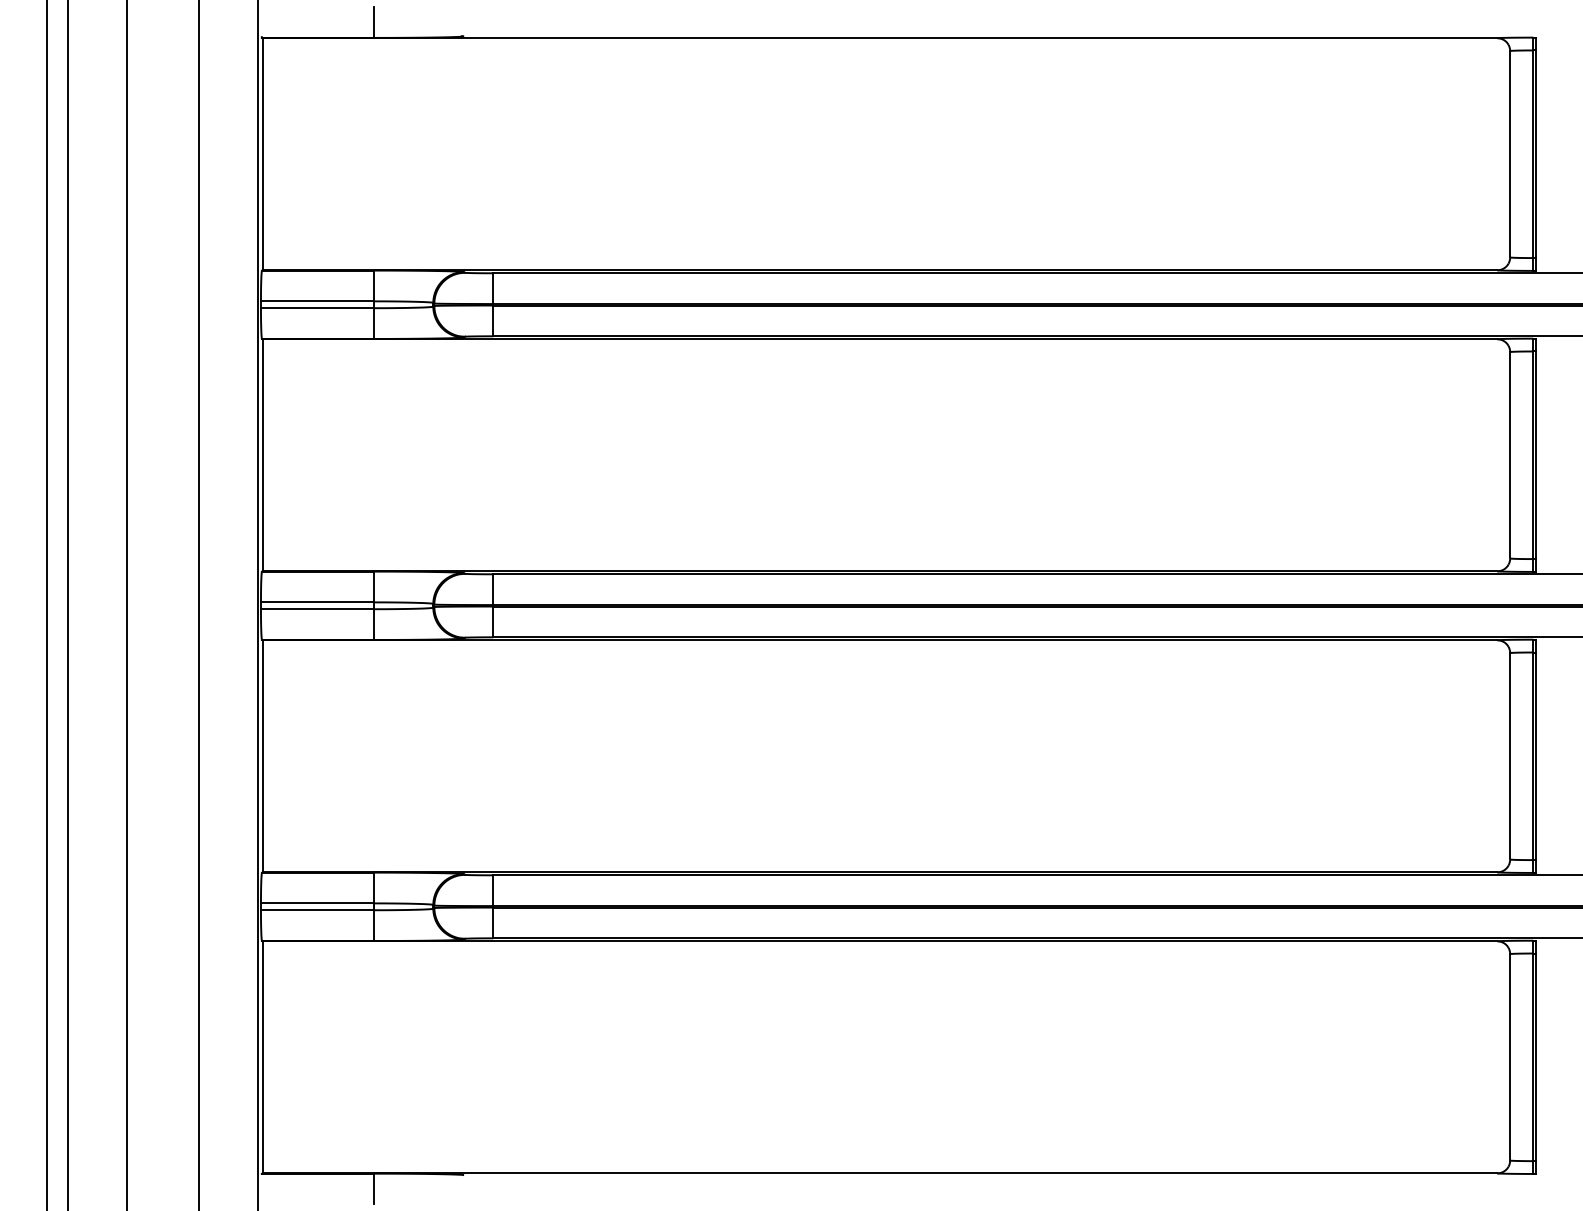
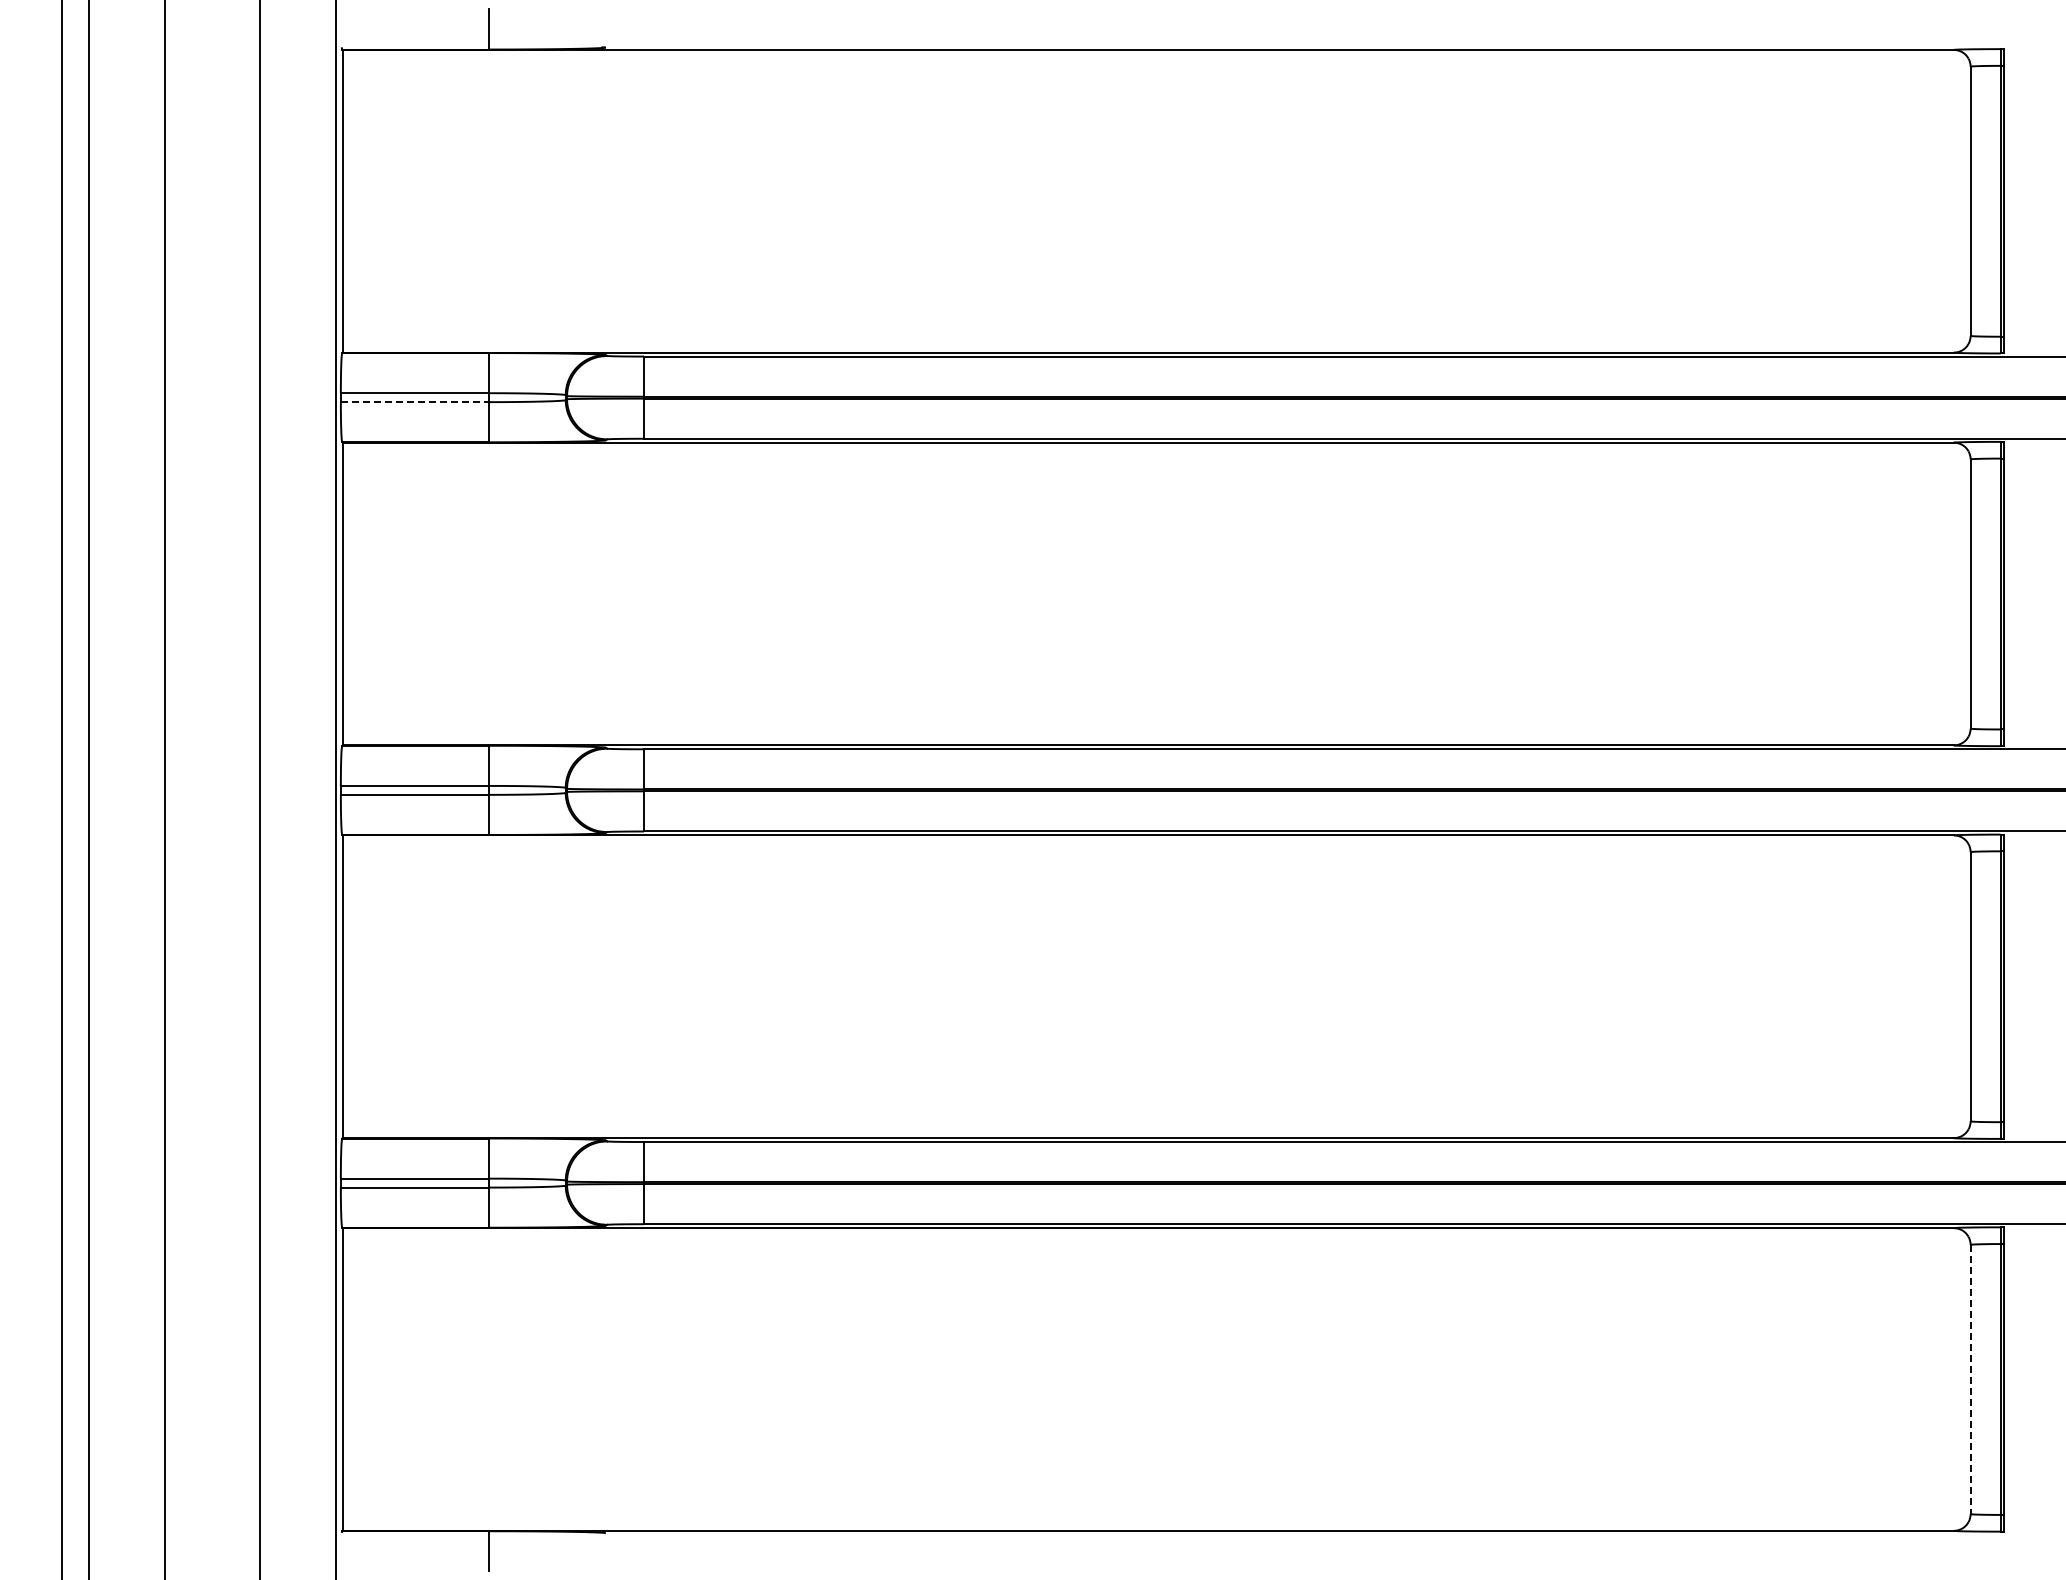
line: (317, 308) -> (414, 402), solid -> dashed
line: (1510, 1057) -> (1970, 1379), solid -> dashed

